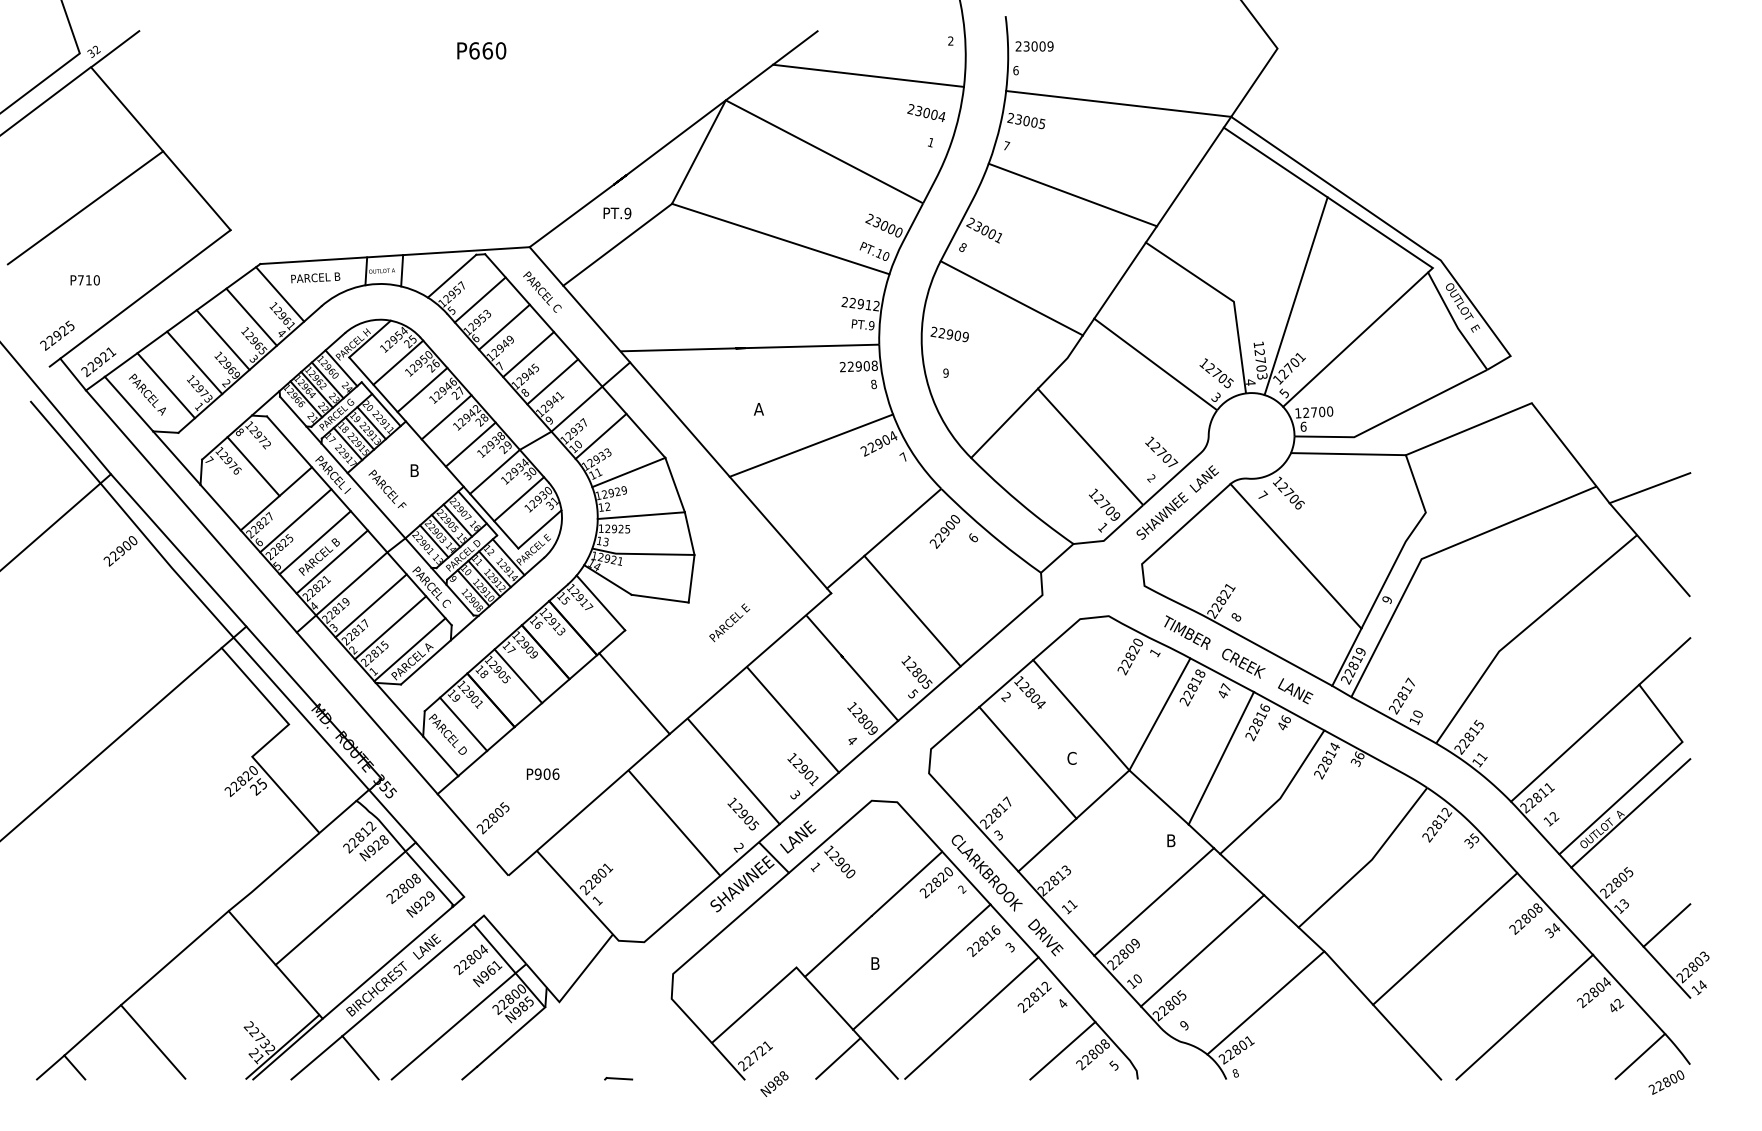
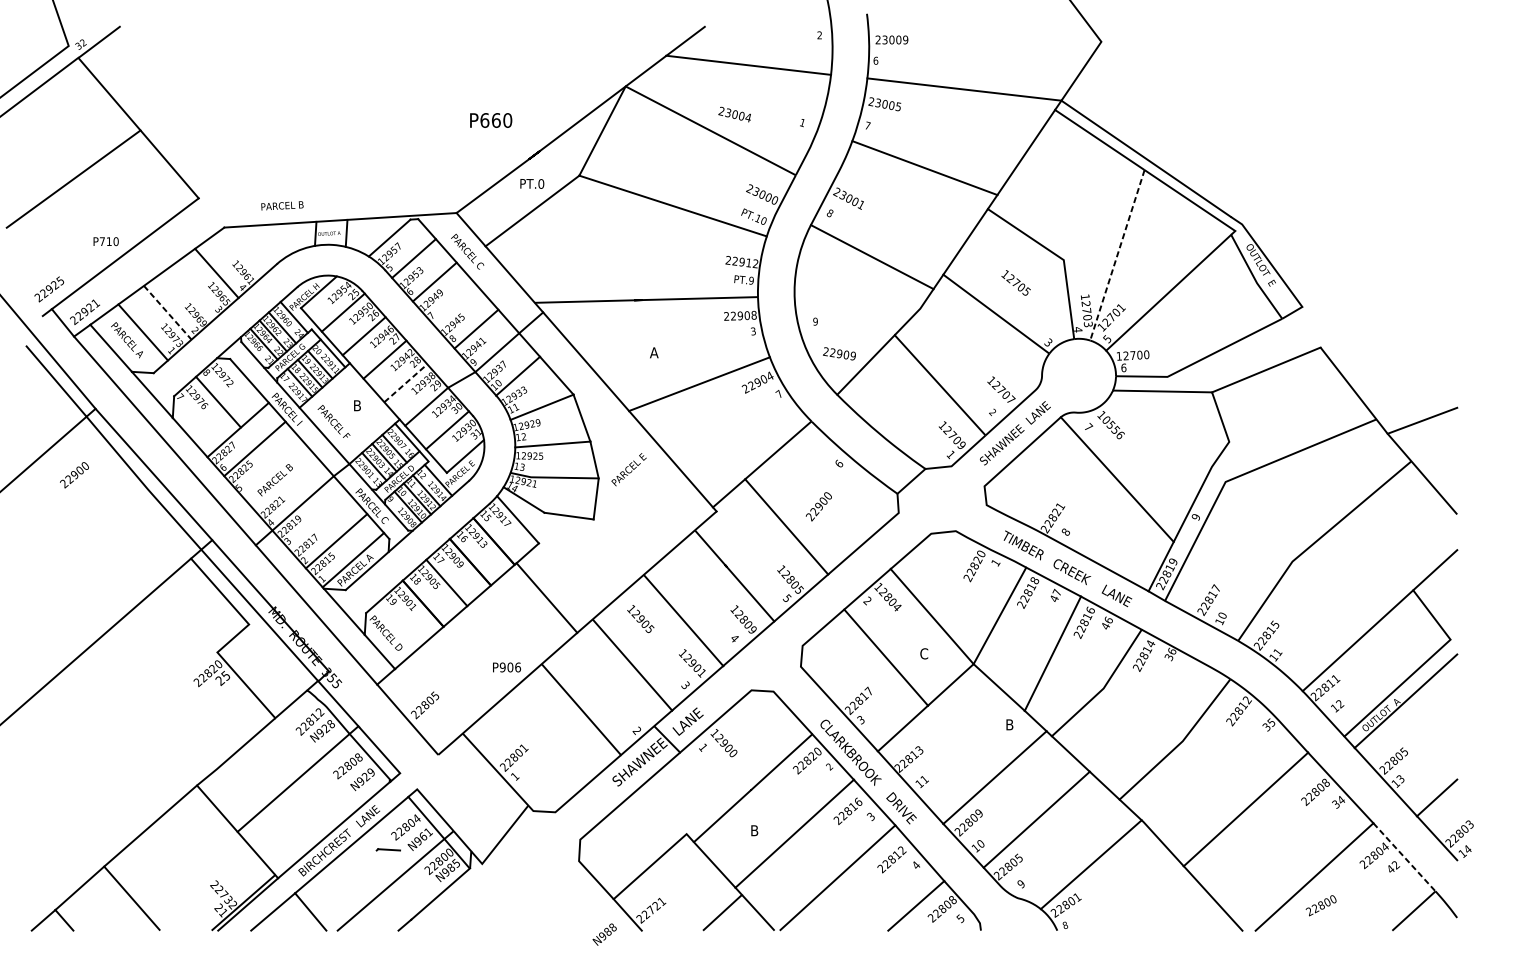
text: (481, 50) -> (490, 120), moved
text: (926, 112) -> (734, 114), moved
text: (627, 213) -> (540, 184), PT.9 -> PT.0
text: (315, 277) -> (282, 205), moved
text: (84, 280) -> (105, 241), moved
line: (280, 294) -> (241, 253), removed
line: (1296, 296) -> (1117, 255), solid -> dashed
text: (949, 334) -> (839, 353), moved
line: (222, 339) -> (191, 292), removed
line: (528, 354) -> (455, 305), removed
line: (194, 362) -> (167, 312), solid -> dashed
text: (1216, 373) -> (1016, 283), moved
text: (873, 384) -> (753, 331), 8 -> 3
line: (471, 444) -> (406, 383), solid -> dashed
text: (1288, 492) -> (1110, 424), 12706 -> 10556
text: (944, 531) -> (818, 506), moved
line: (314, 542) -> (271, 467), removed
text: (120, 551) -> (74, 475), moved
line: (331, 561) -> (285, 484), removed
line: (370, 605) -> (319, 521), removed
text: (729, 622) -> (628, 469), moved
line: (463, 724) -> (399, 624), removed
text: (542, 773) -> (506, 666), moved
text: (743, 813) -> (640, 618), moved
line: (1629, 994) -> (1404, 857), solid -> dashed
part: (618, 1078) -> (388, 849), moved
text: (1666, 1082) -> (1321, 905), moved
text: (774, 1083) -> (604, 934), moved

